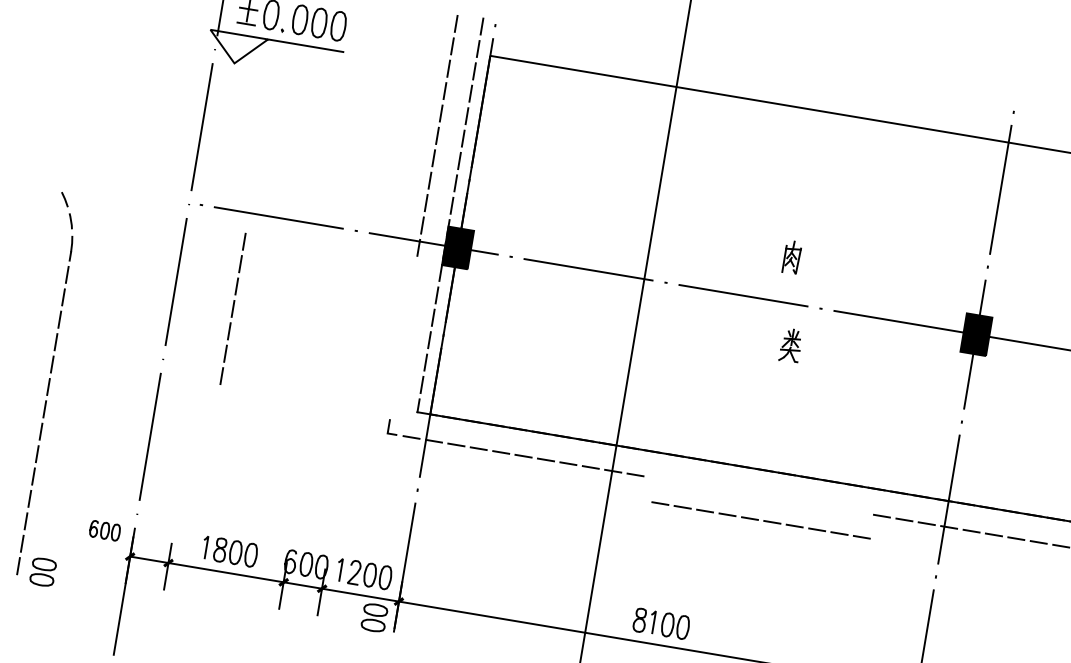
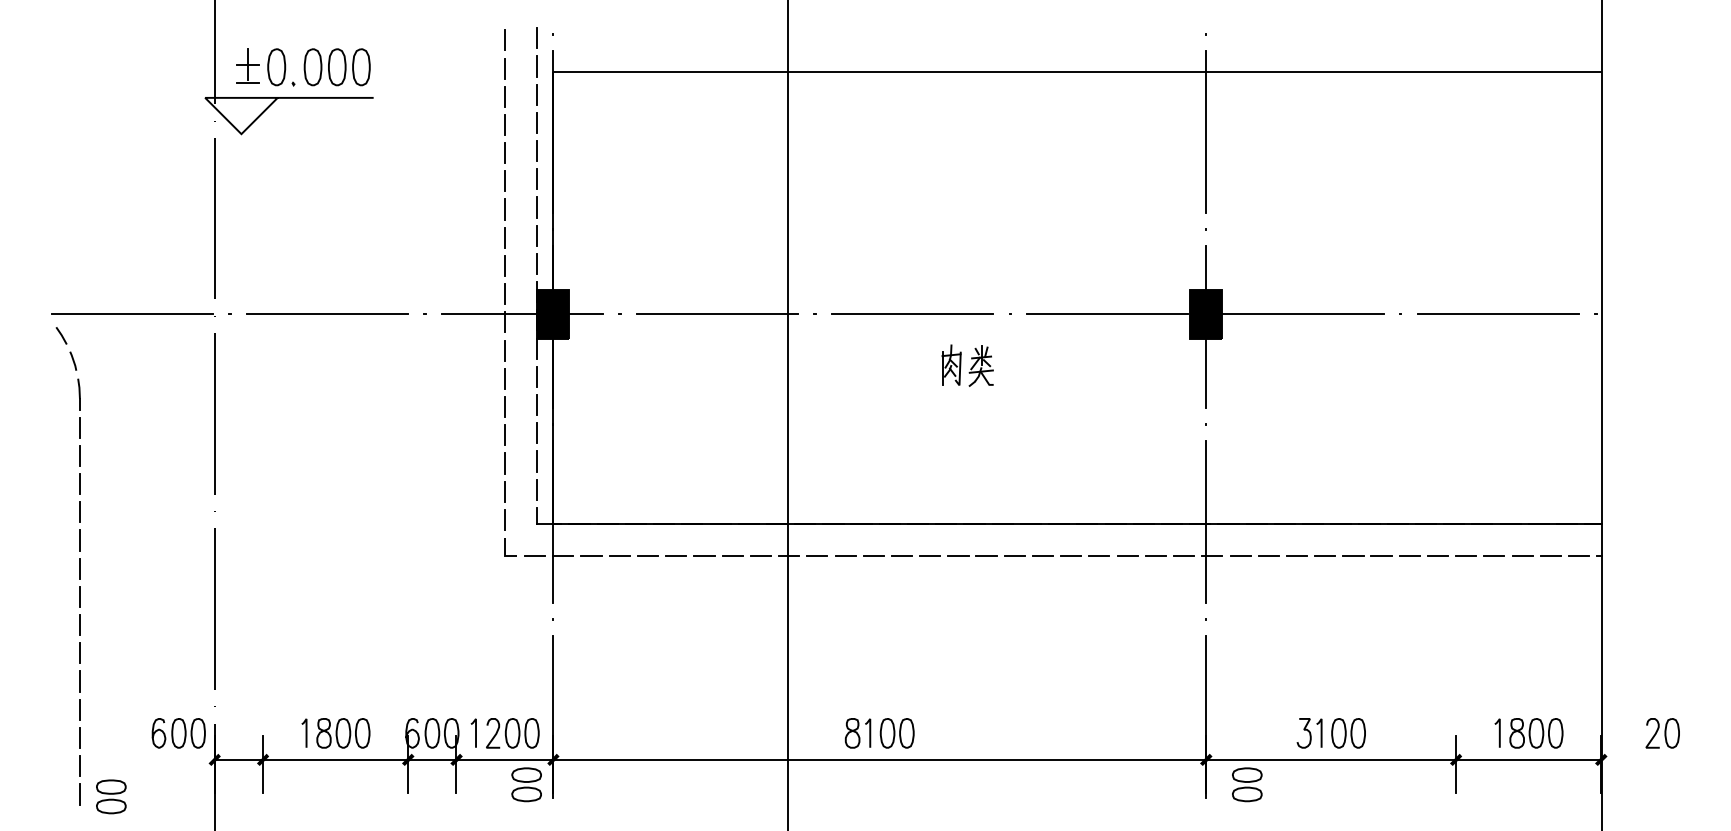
line: (124, 192) -> (132, 314), added
part: (792, 256) -> (951, 364), moved
line: (232, 309) -> (504, 435), moved
line: (758, 519) -> (969, 555), moved
part: (104, 530) -> (178, 733), size x1.43

